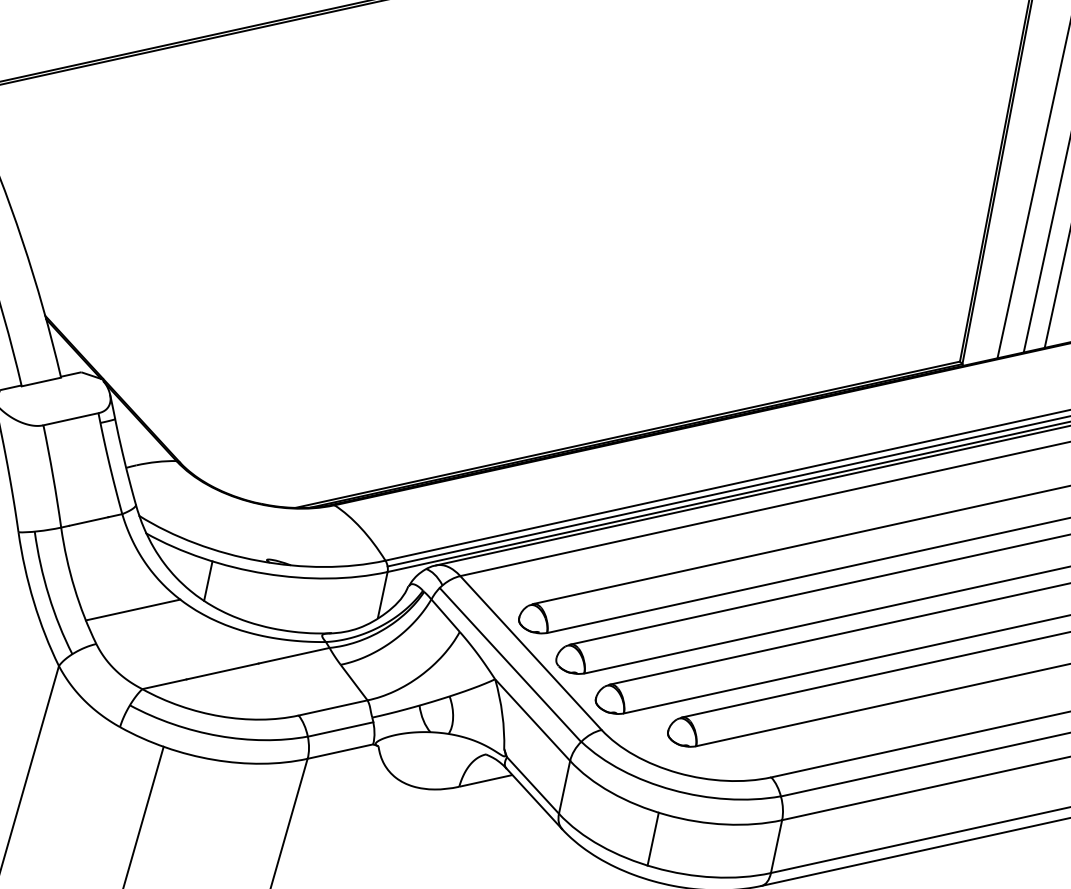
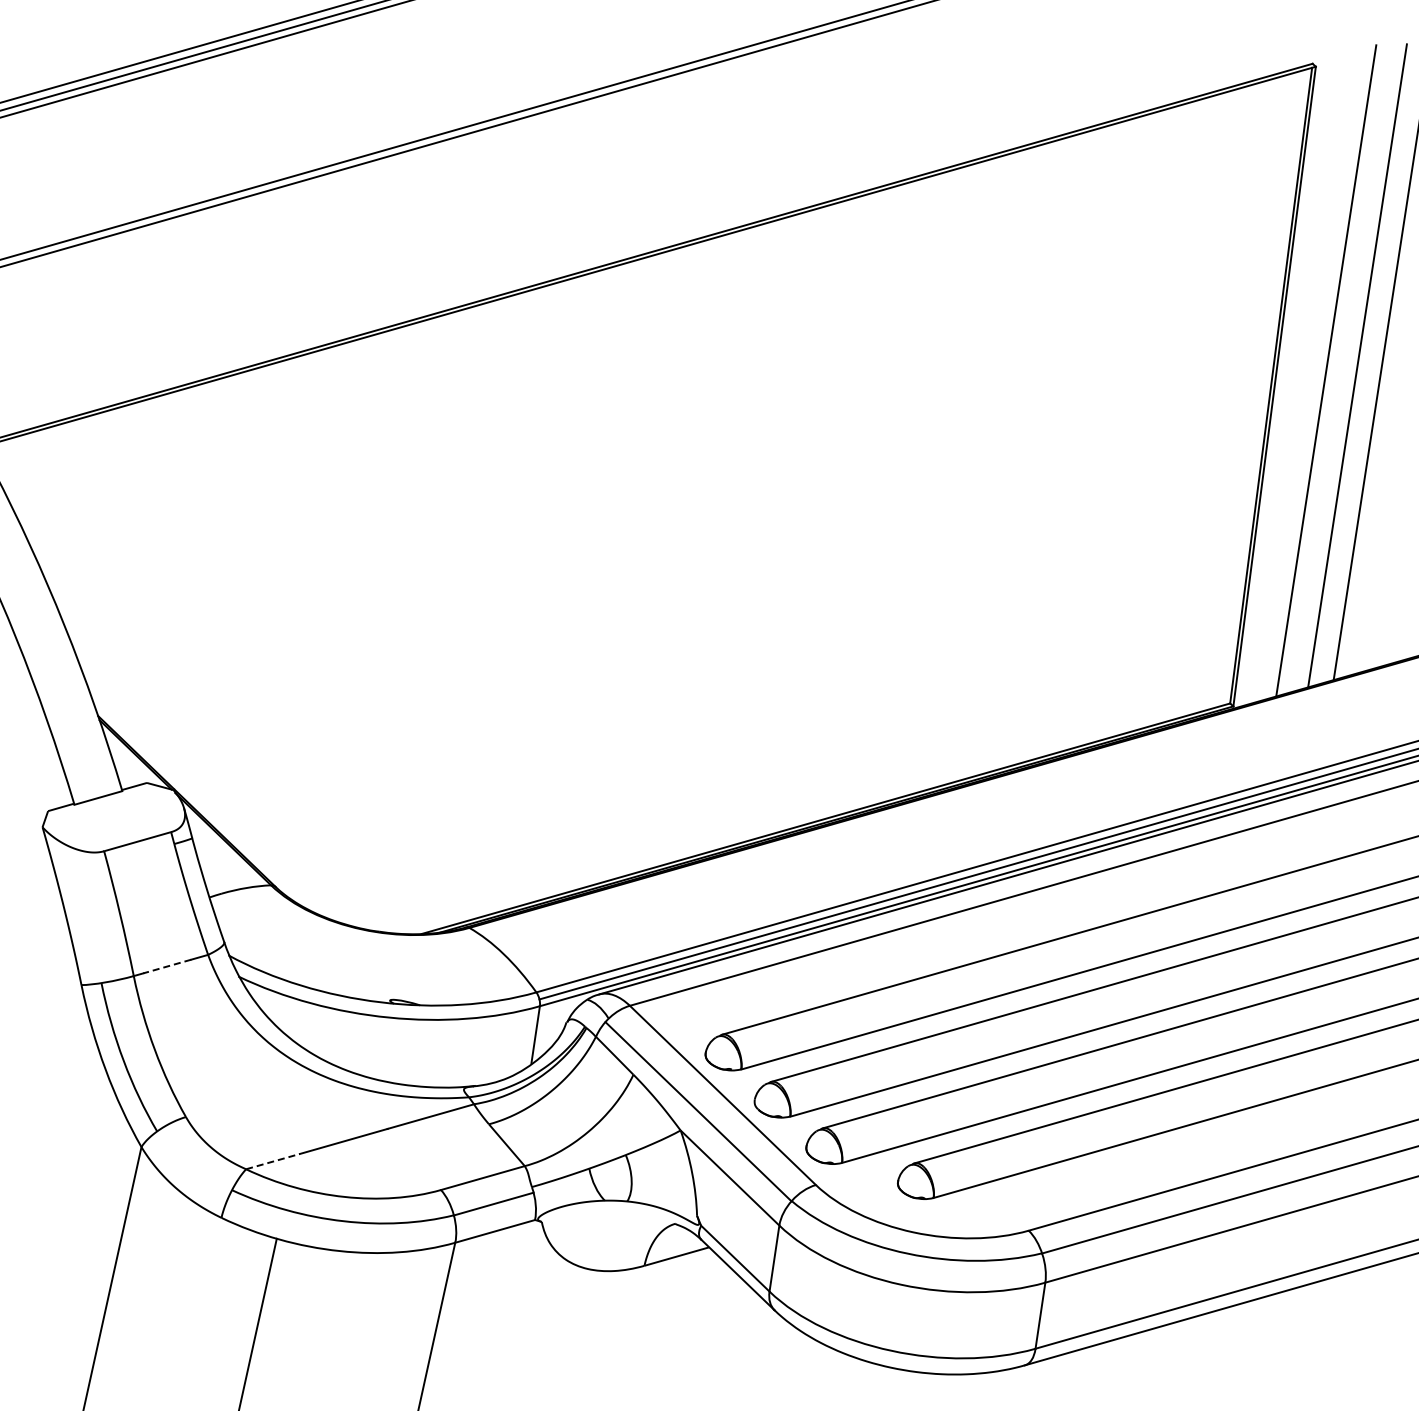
line: (88, 521) -> (167, 966), solid -> dashed
line: (208, 580) -> (319, 1030), removed
line: (132, 609) -> (228, 1071), removed
line: (164, 684) -> (273, 1161), solid -> dashed
line: (653, 838) -> (887, 1315), removed

